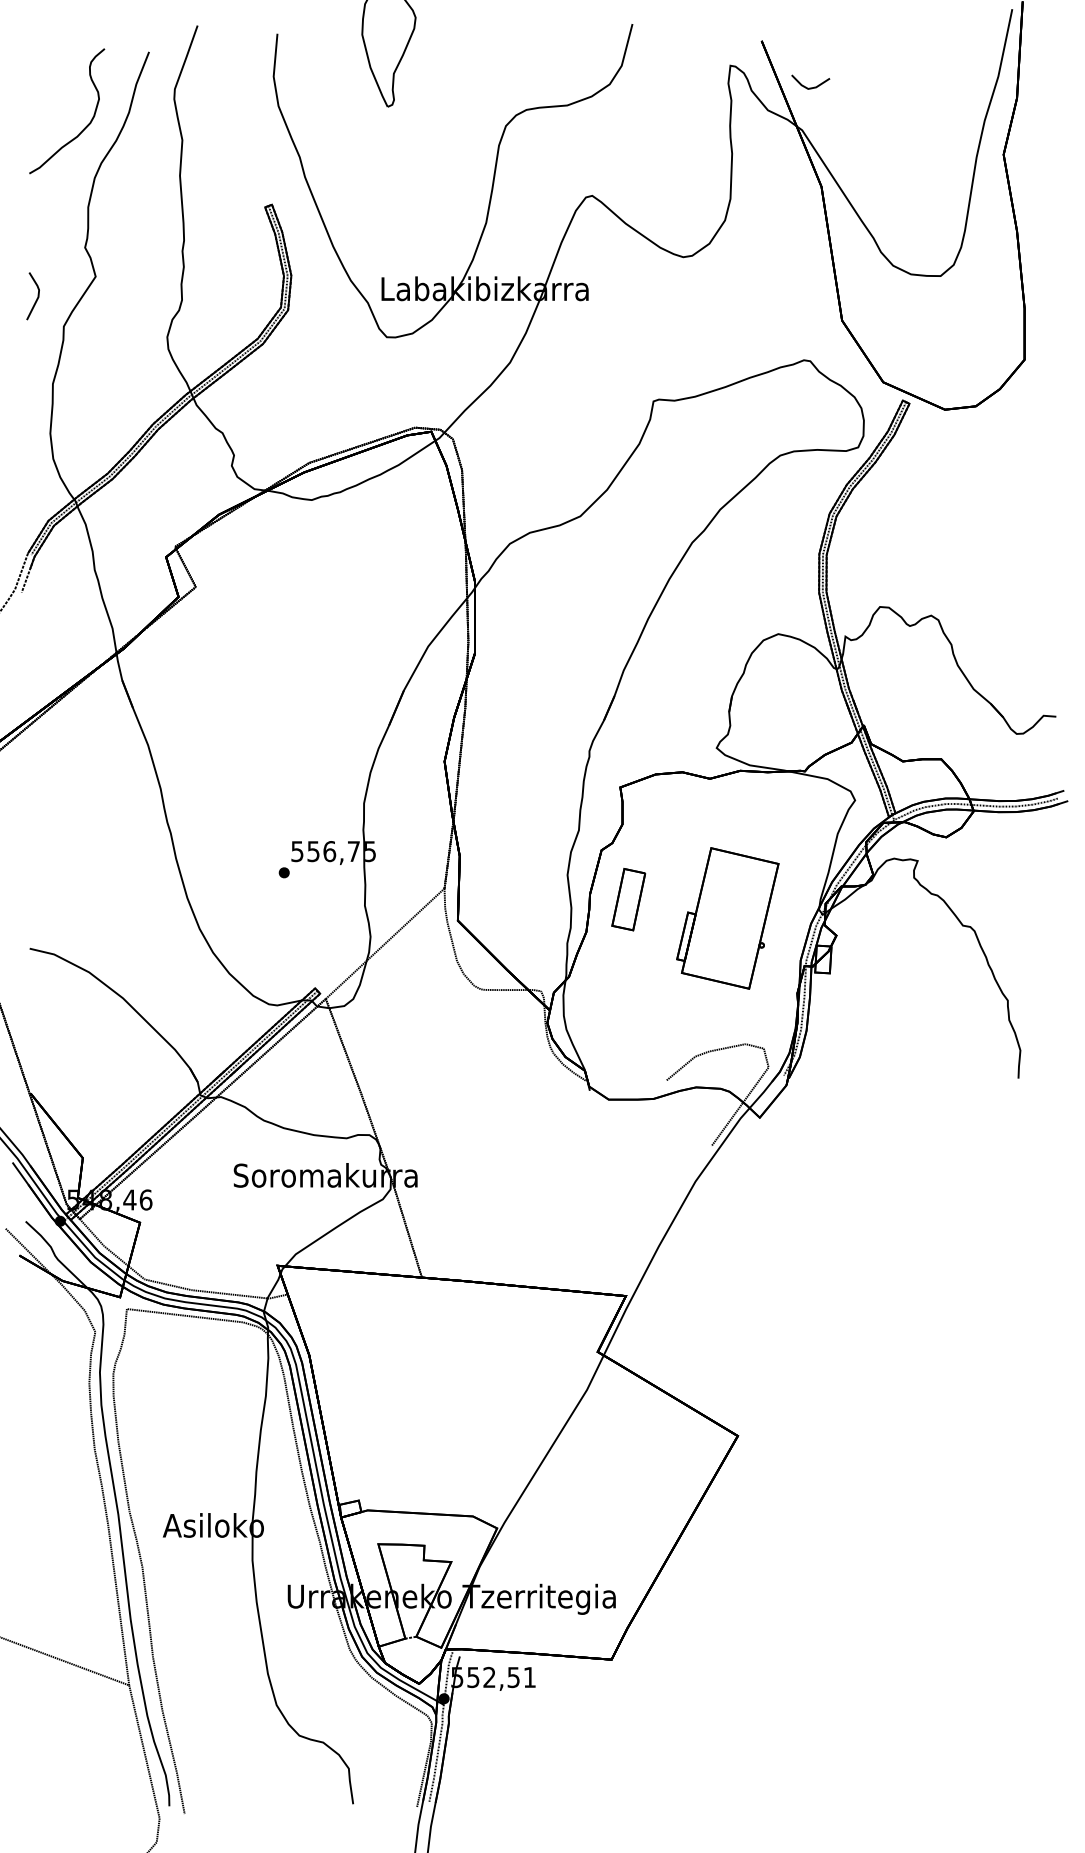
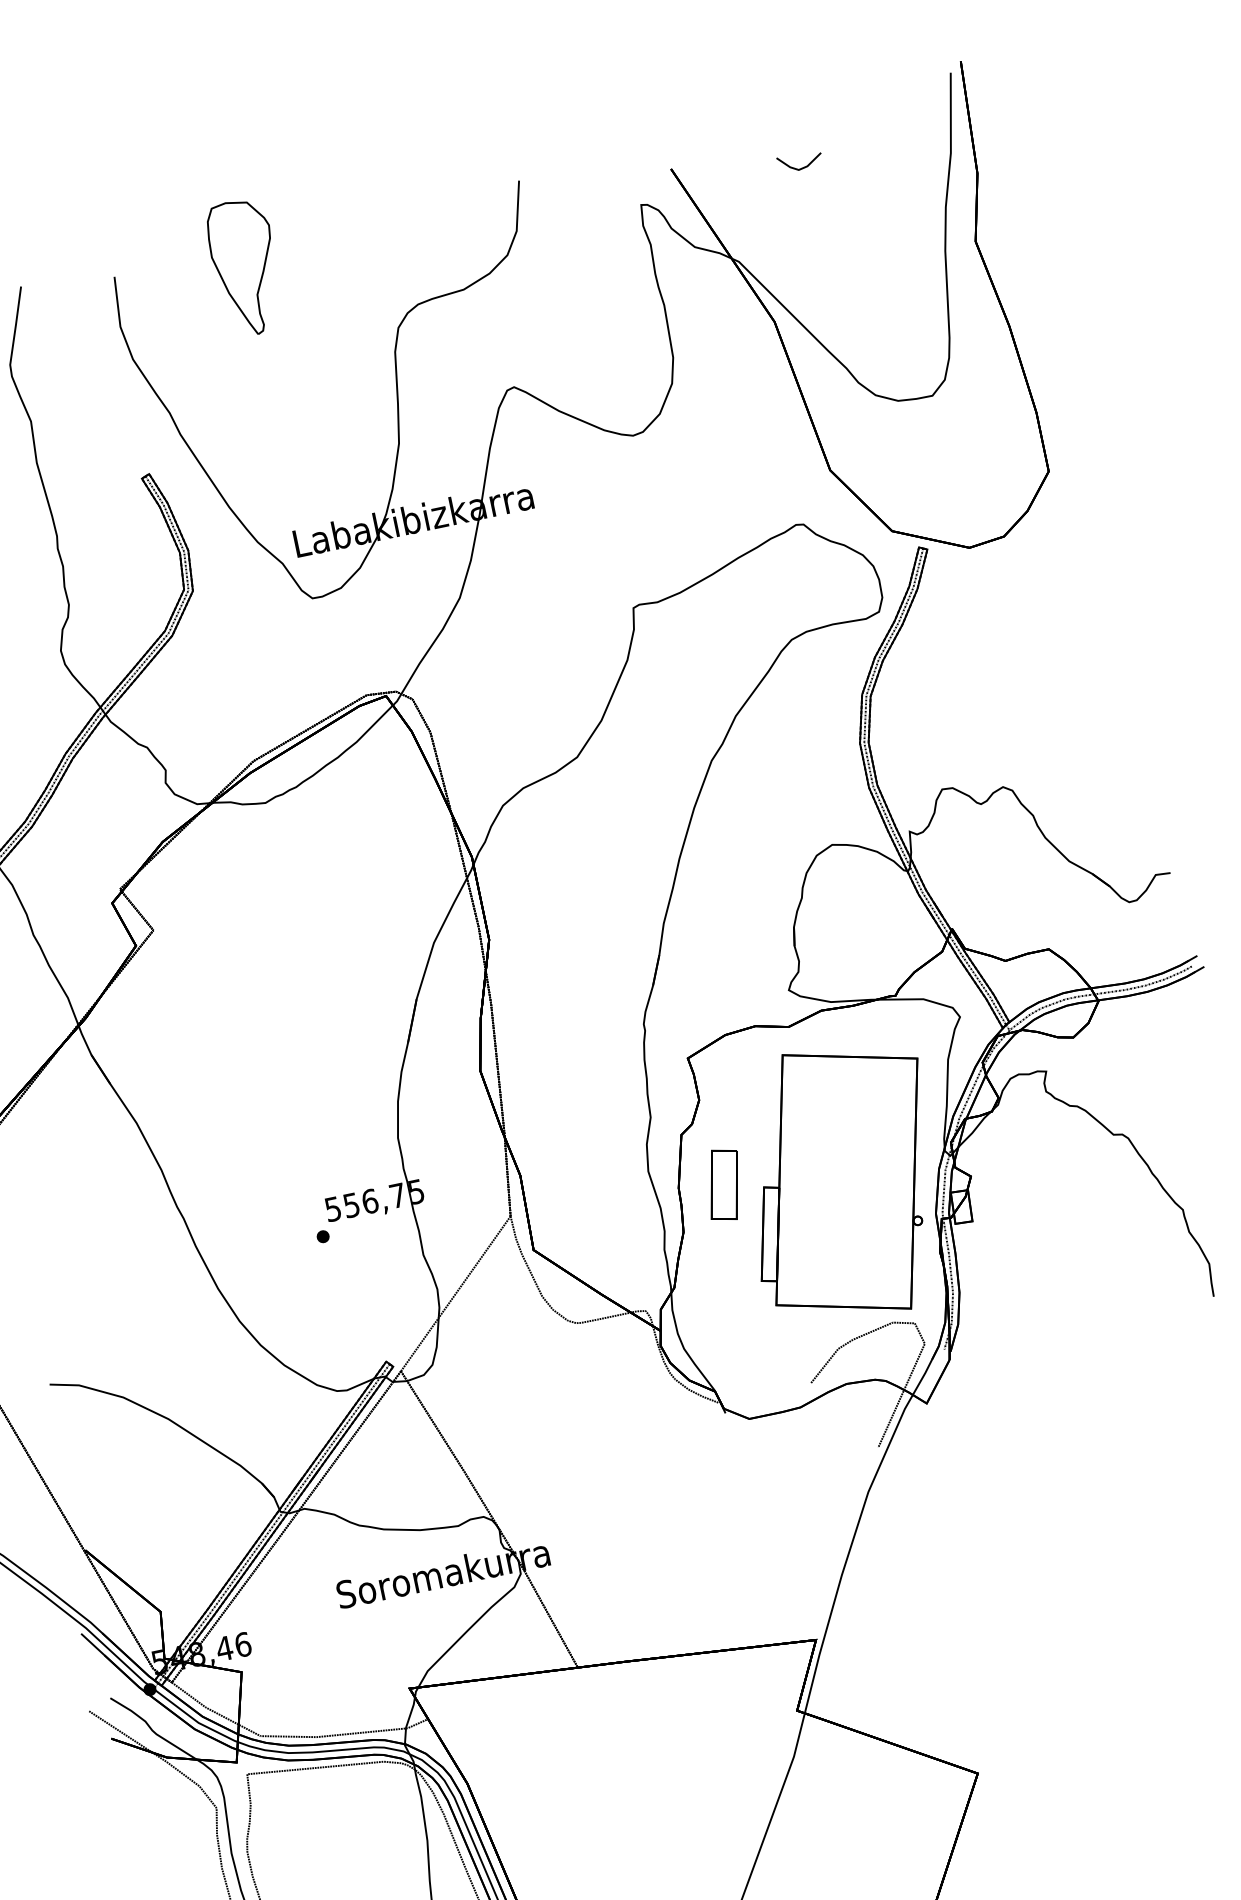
line: (810, 87) -> (800, 167), moved
part: (727, 918) -> (842, 1182), size x1.67

